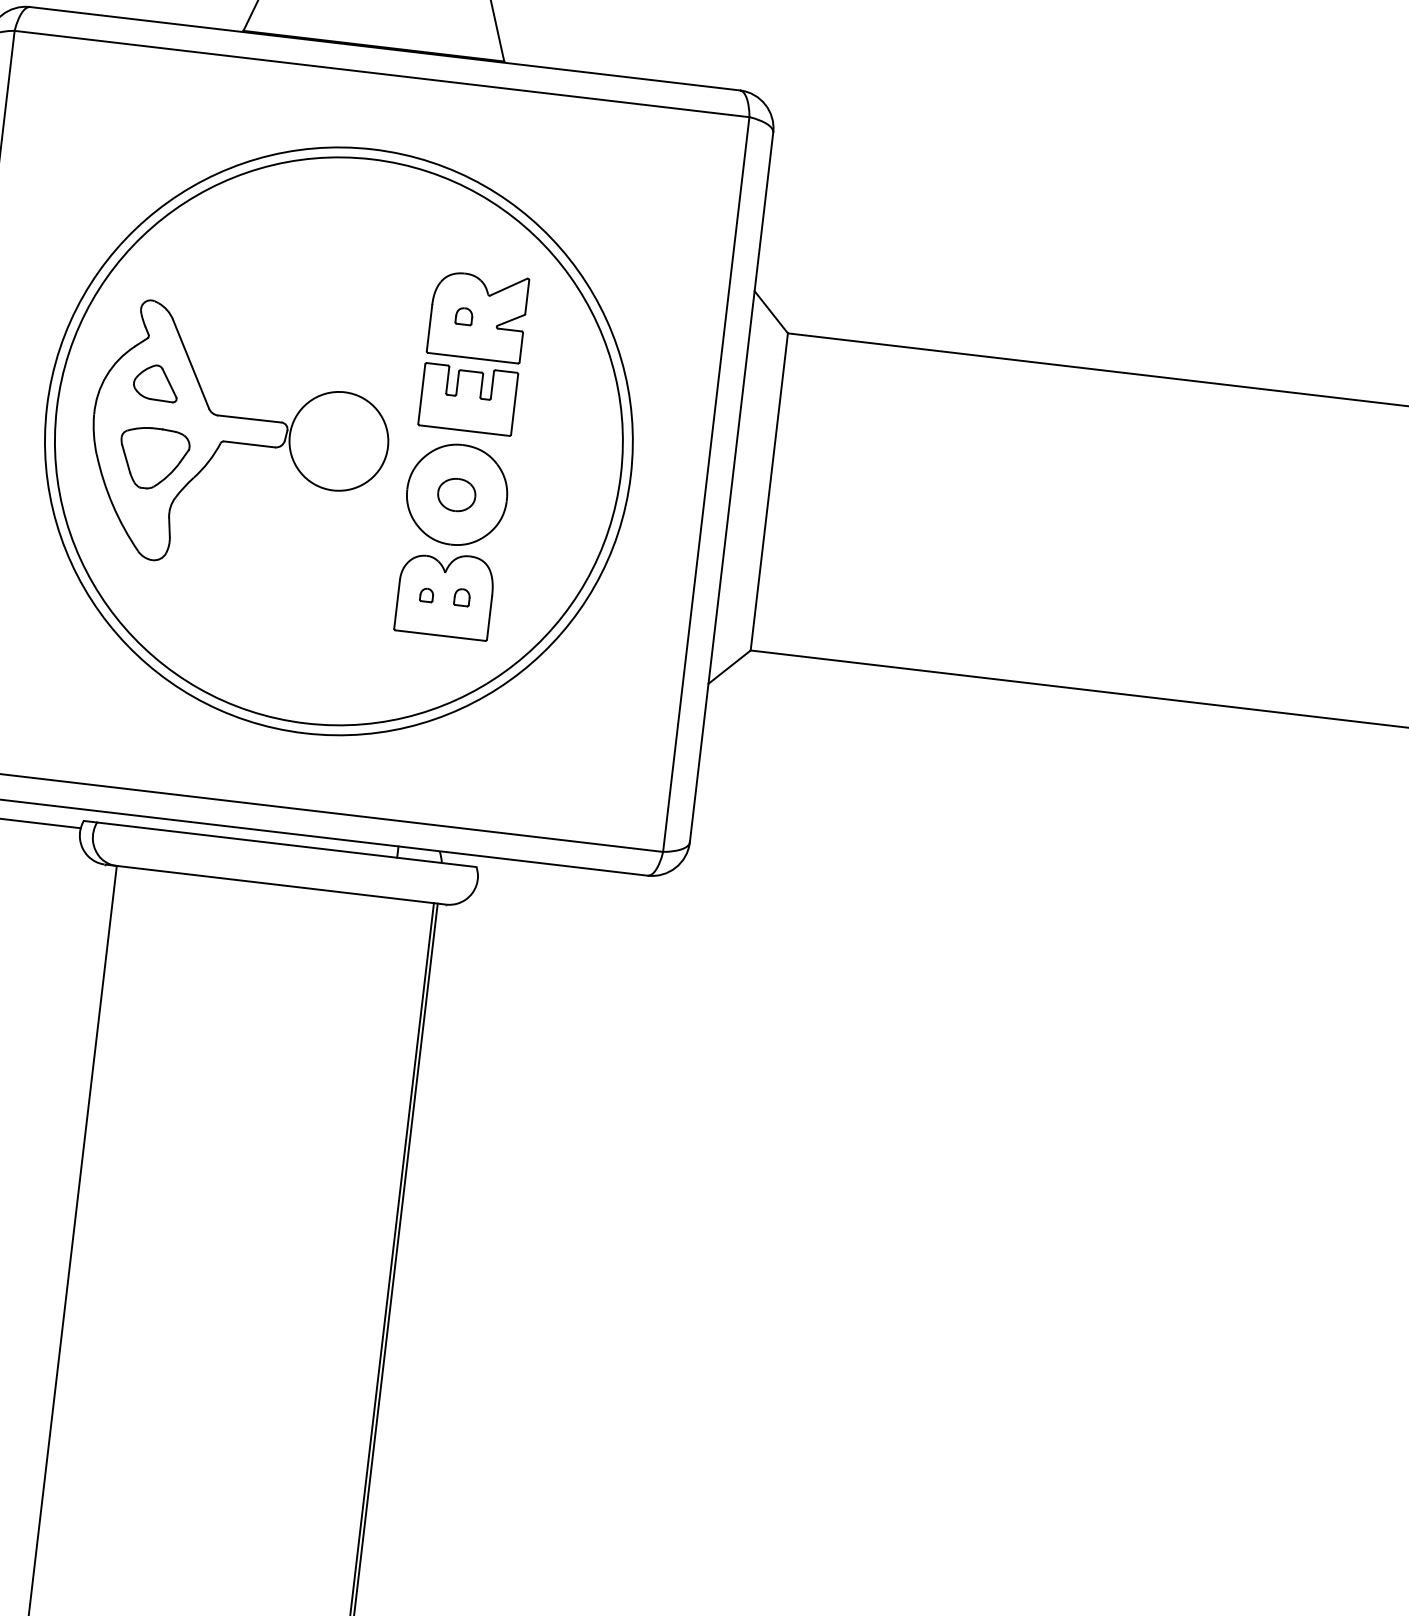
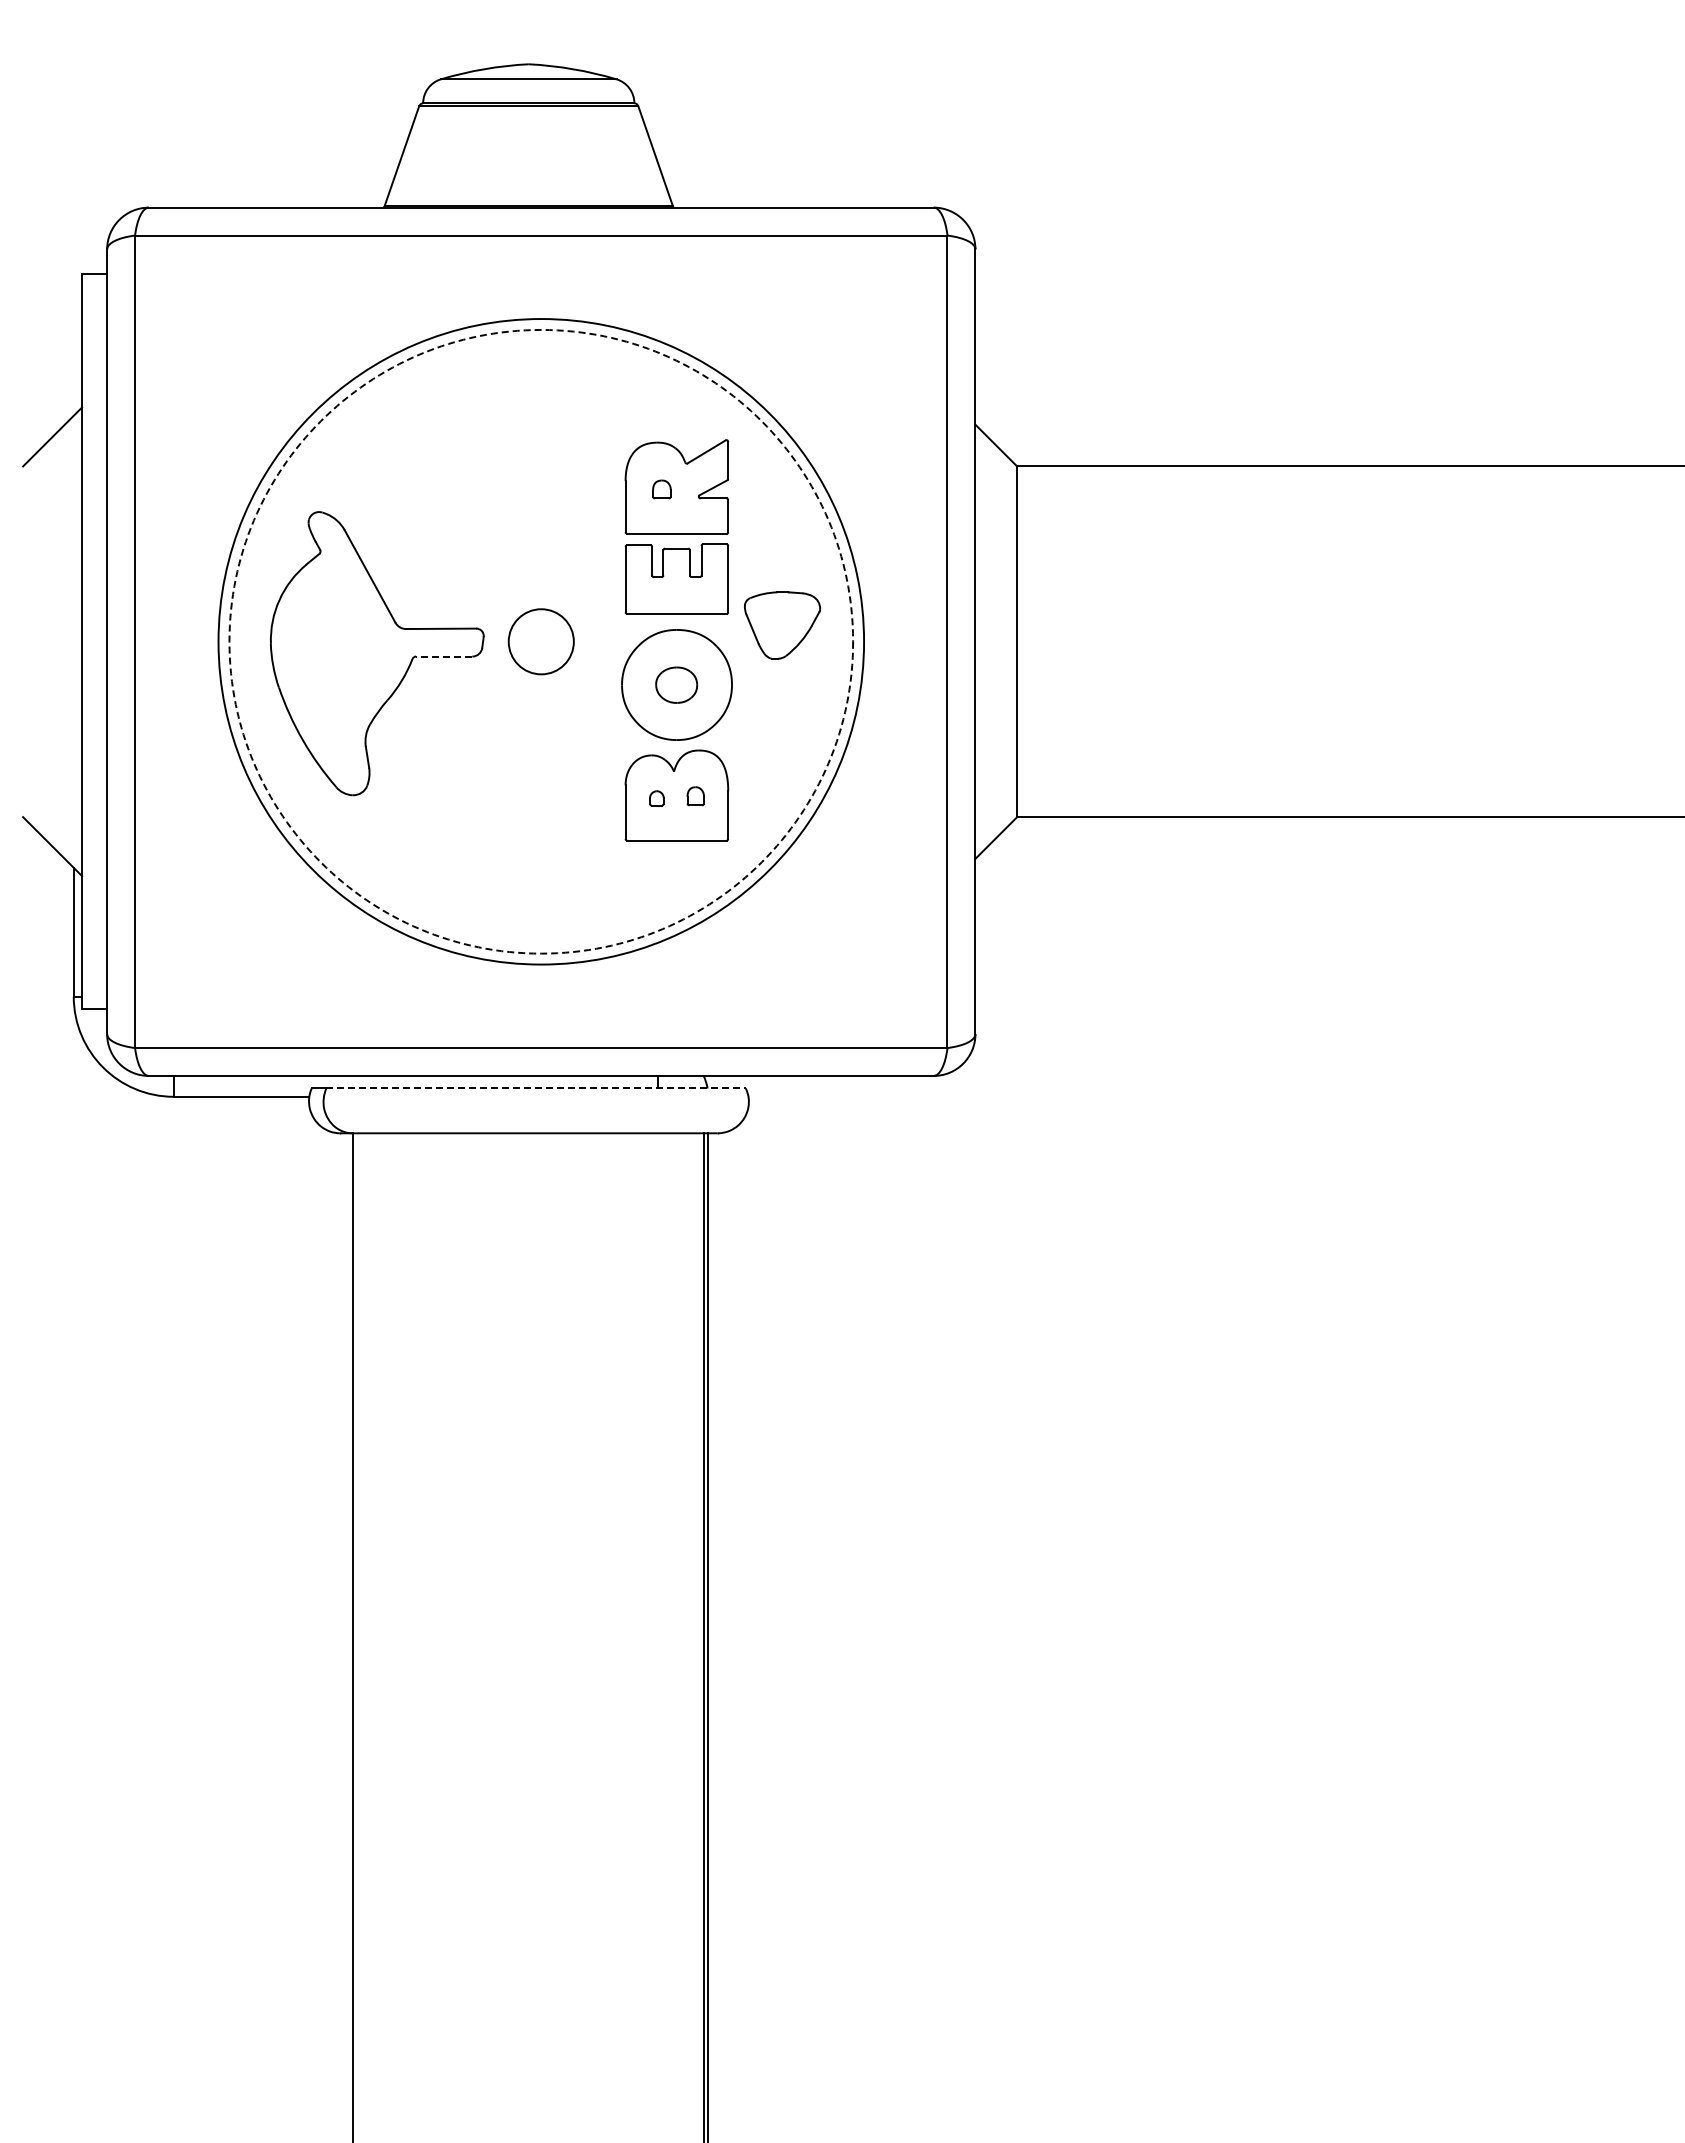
part: (156, 382) -> (334, 601), removed
circle: (339, 441) -> (541, 641), size x0.6
circle: (339, 441) -> (541, 641), solid -> dashed
line: (248, 444) -> (443, 656), solid -> dashed
part: (153, 458) -> (782, 625), moved
line: (287, 844) -> (536, 1088), solid -> dashed

